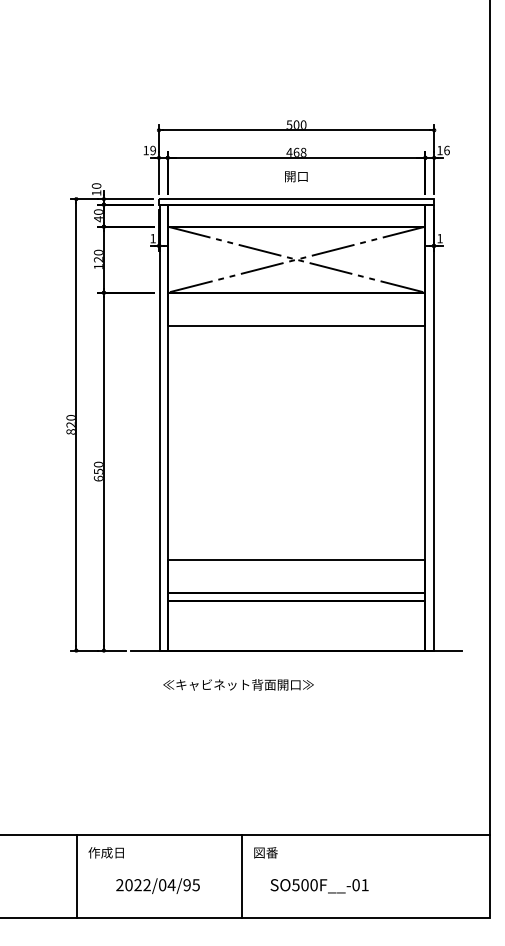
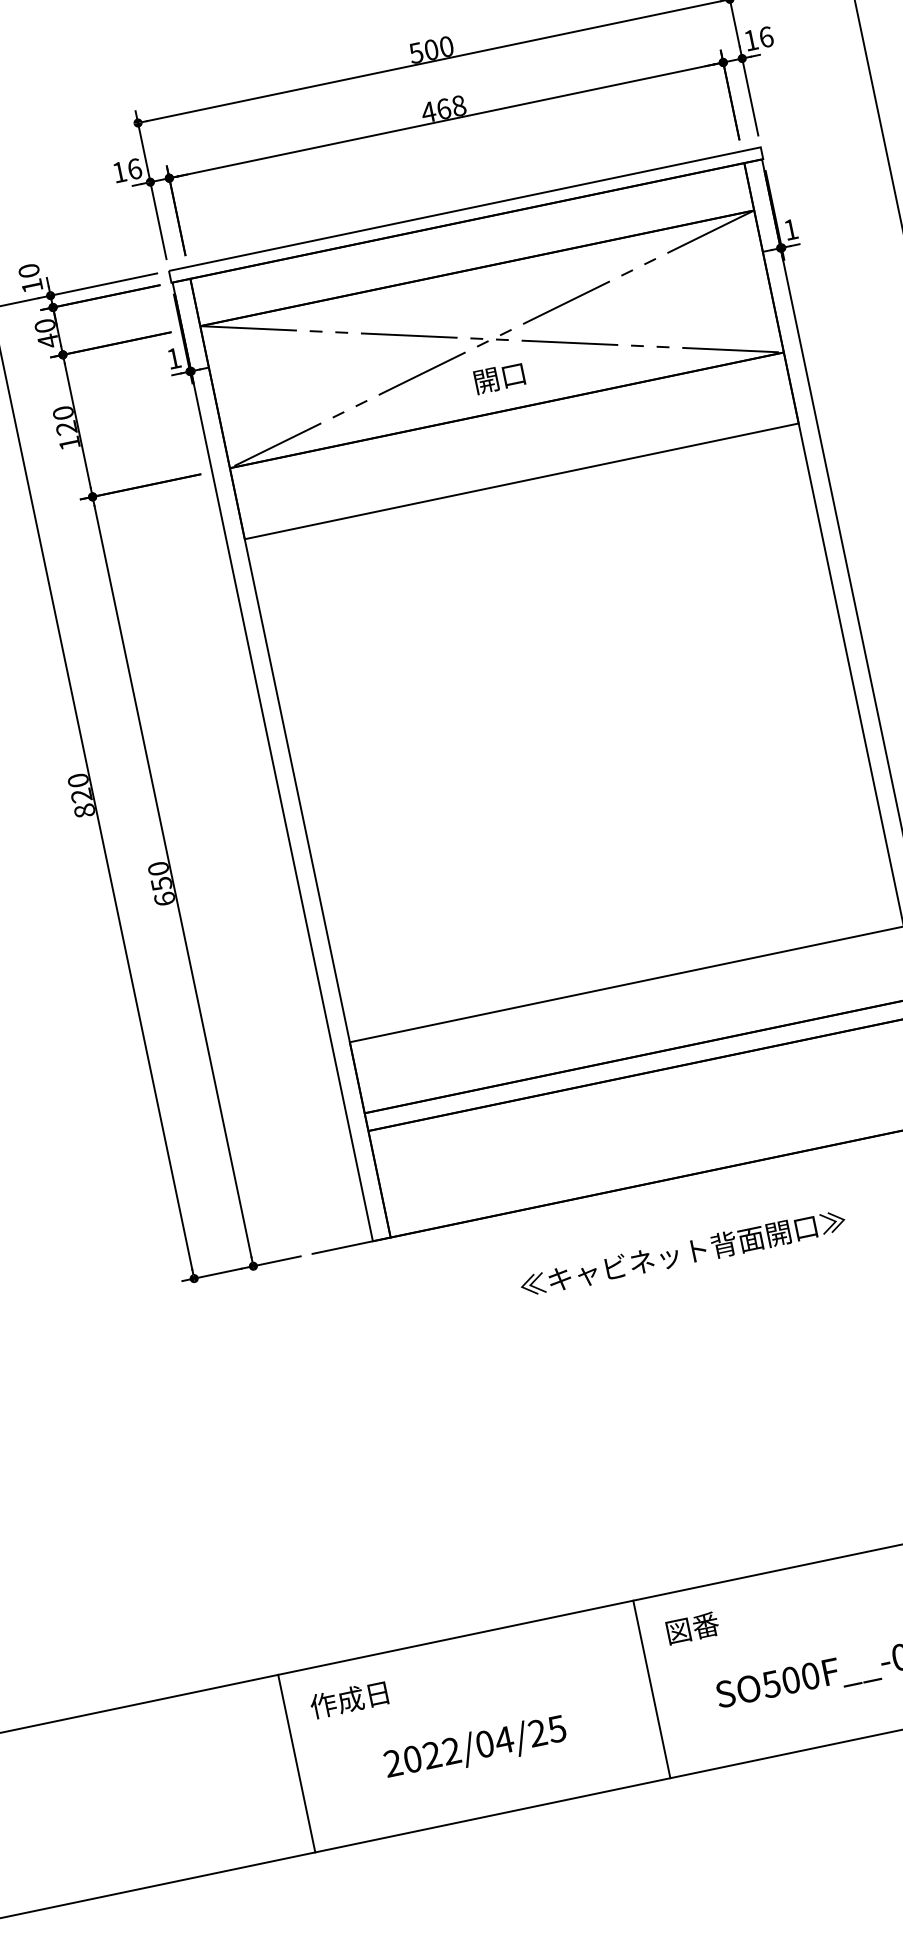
text: (153, 150) -> (135, 168), 19 -> 16
text: (296, 176) -> (499, 377), moved
text: (238, 684) -> (682, 1252), moved
text: (186, 885) -> (536, 1734), 2022/04/95 -> 2022/04/25

